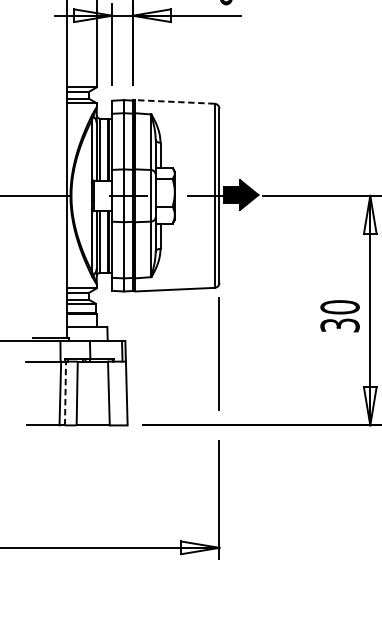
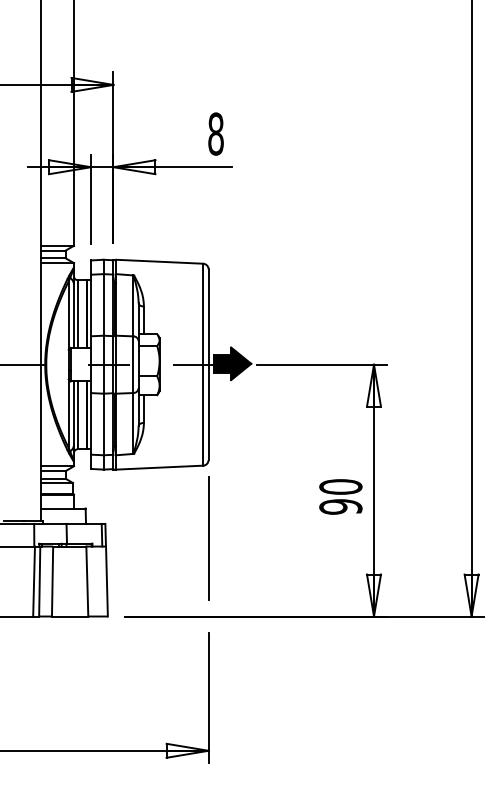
line: (174, 101) -> (159, 261), dashed -> solid
text: (339, 325) -> (340, 506), 30 -> 90
line: (65, 393) -> (39, 581), dashed -> solid

